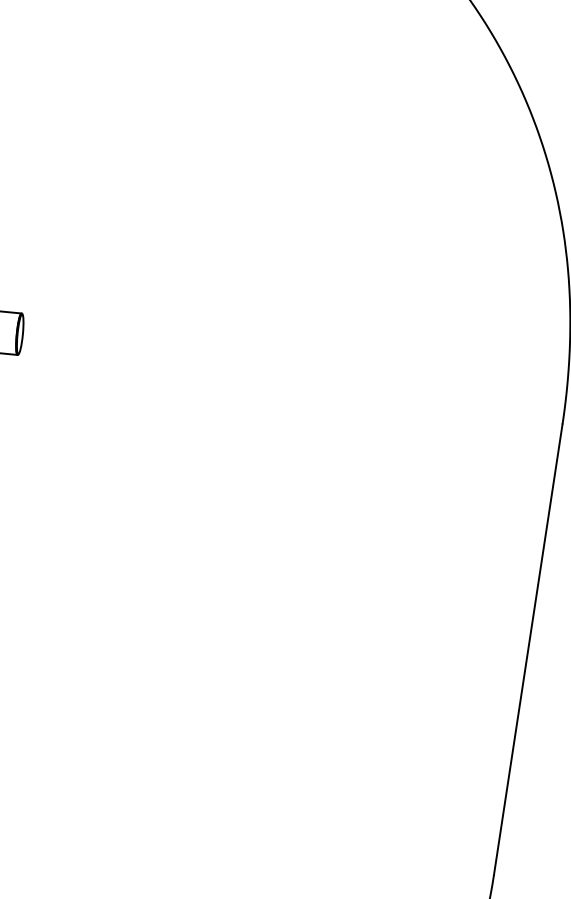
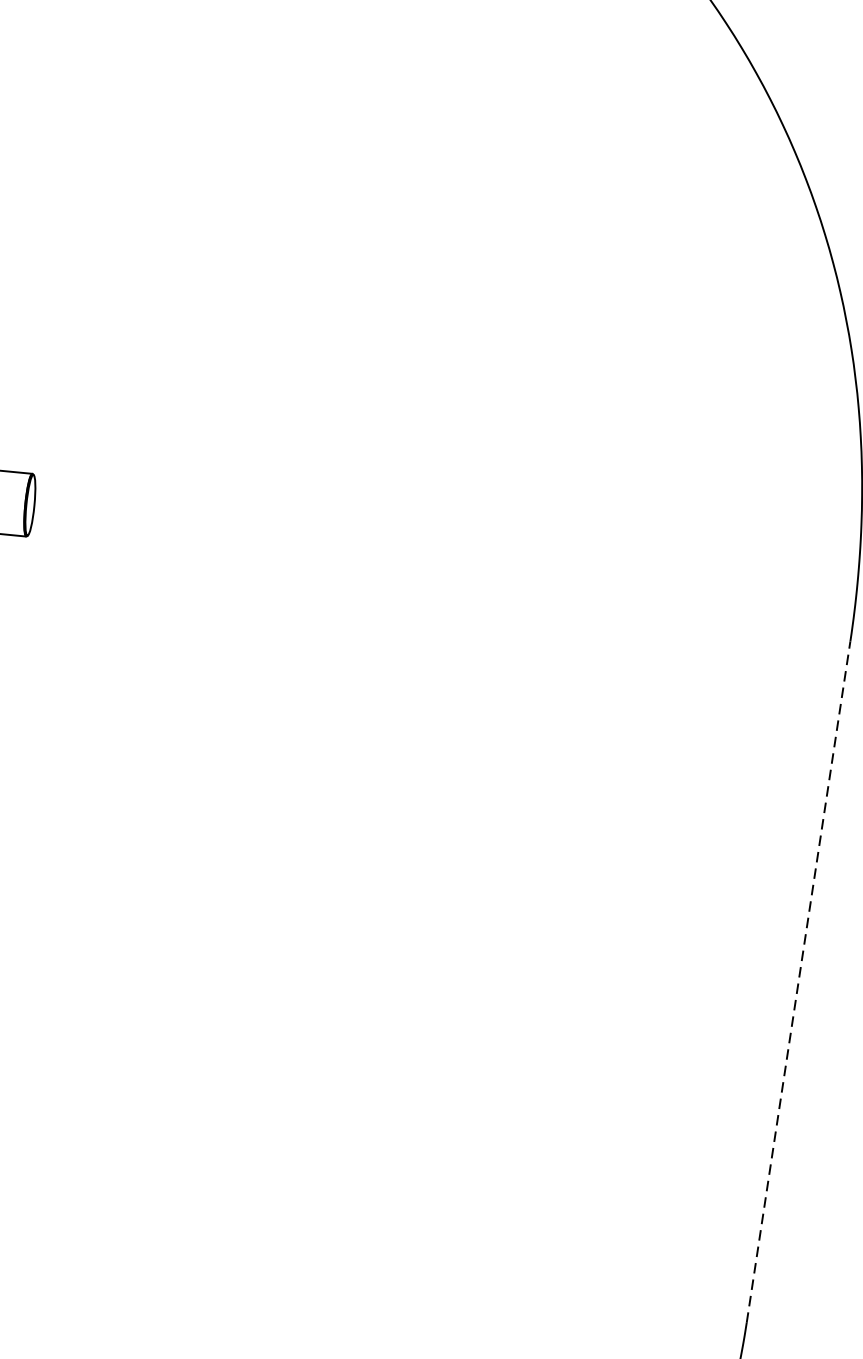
line: (528, 649) -> (798, 981), solid -> dashed

